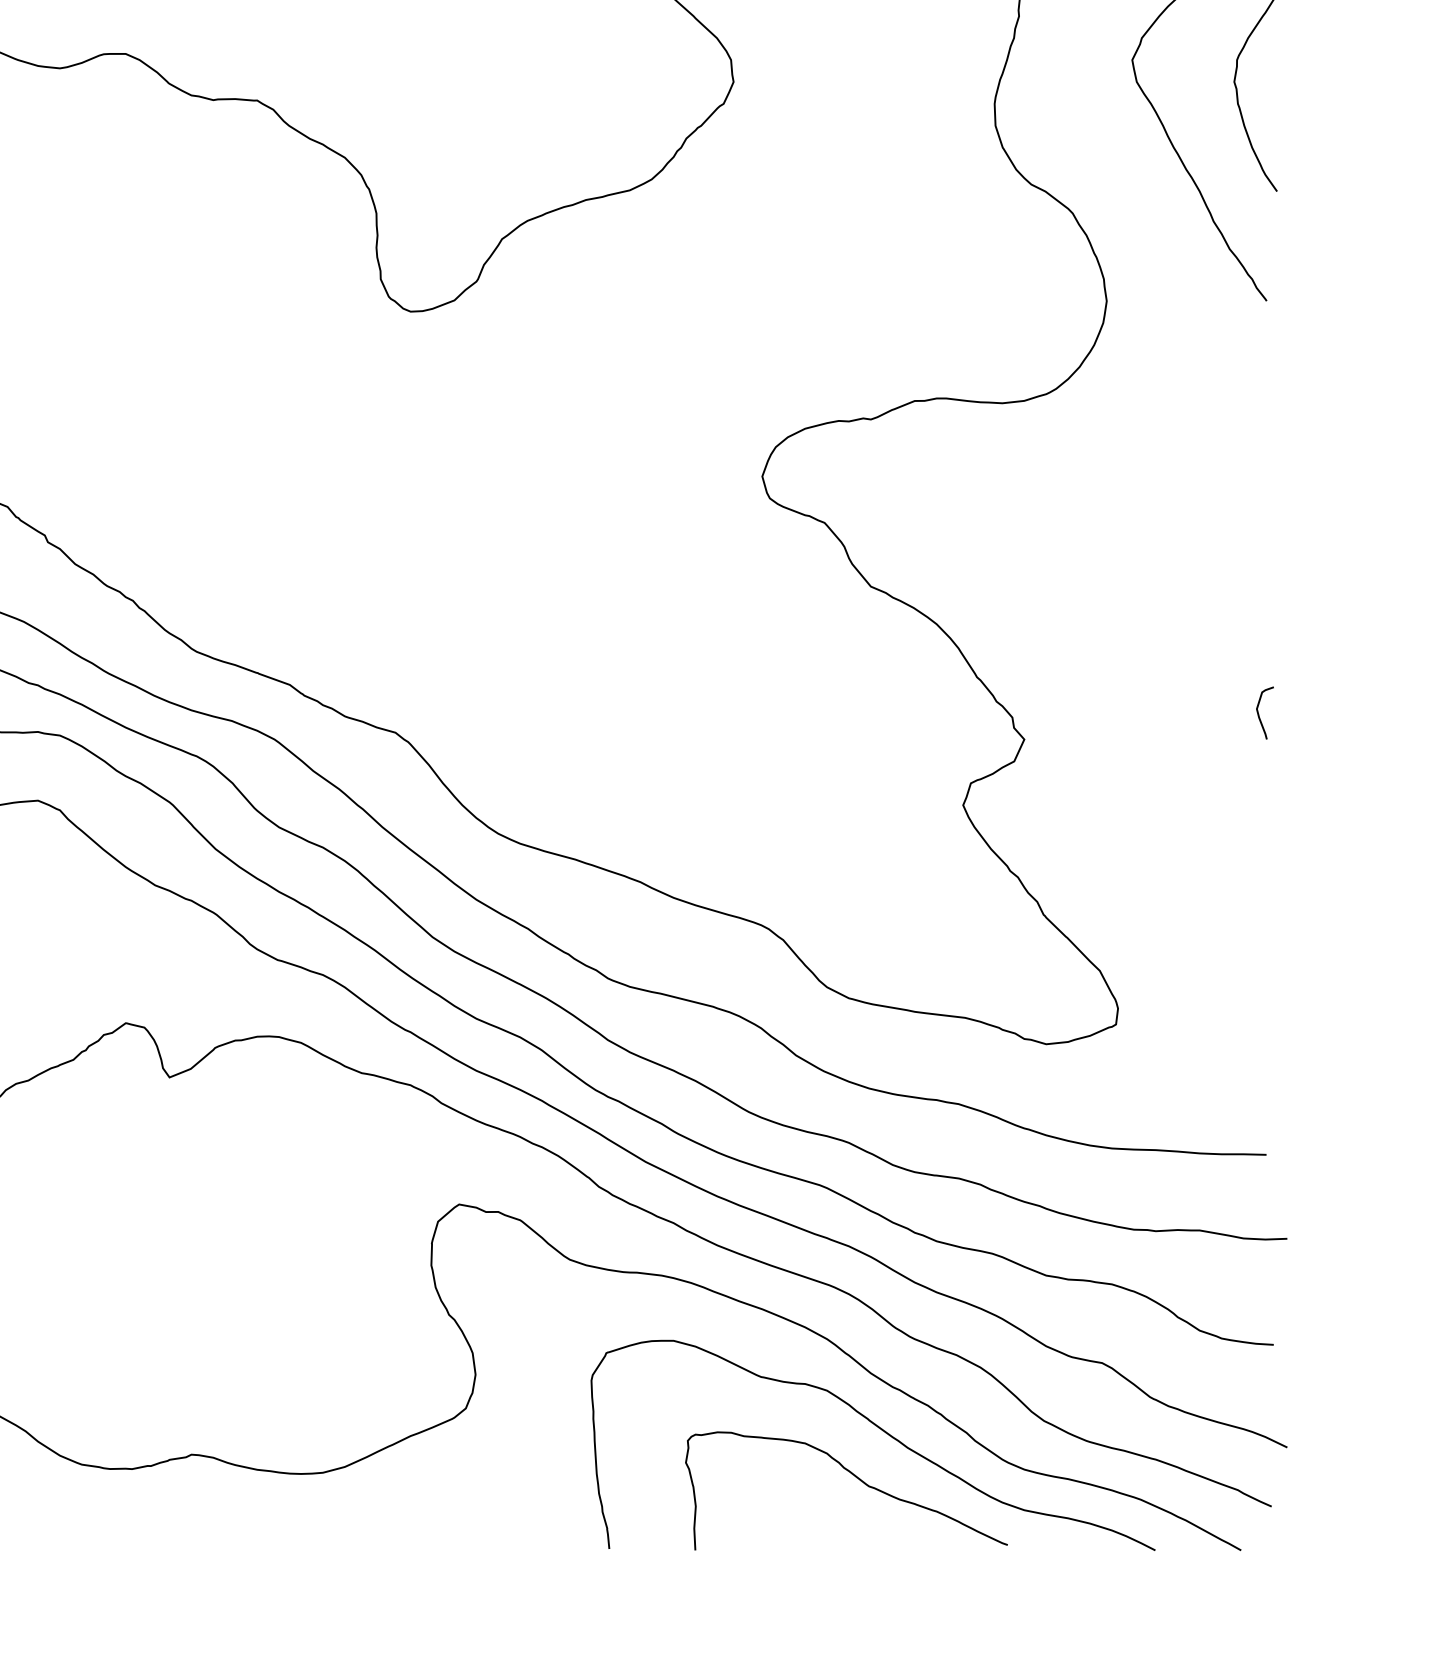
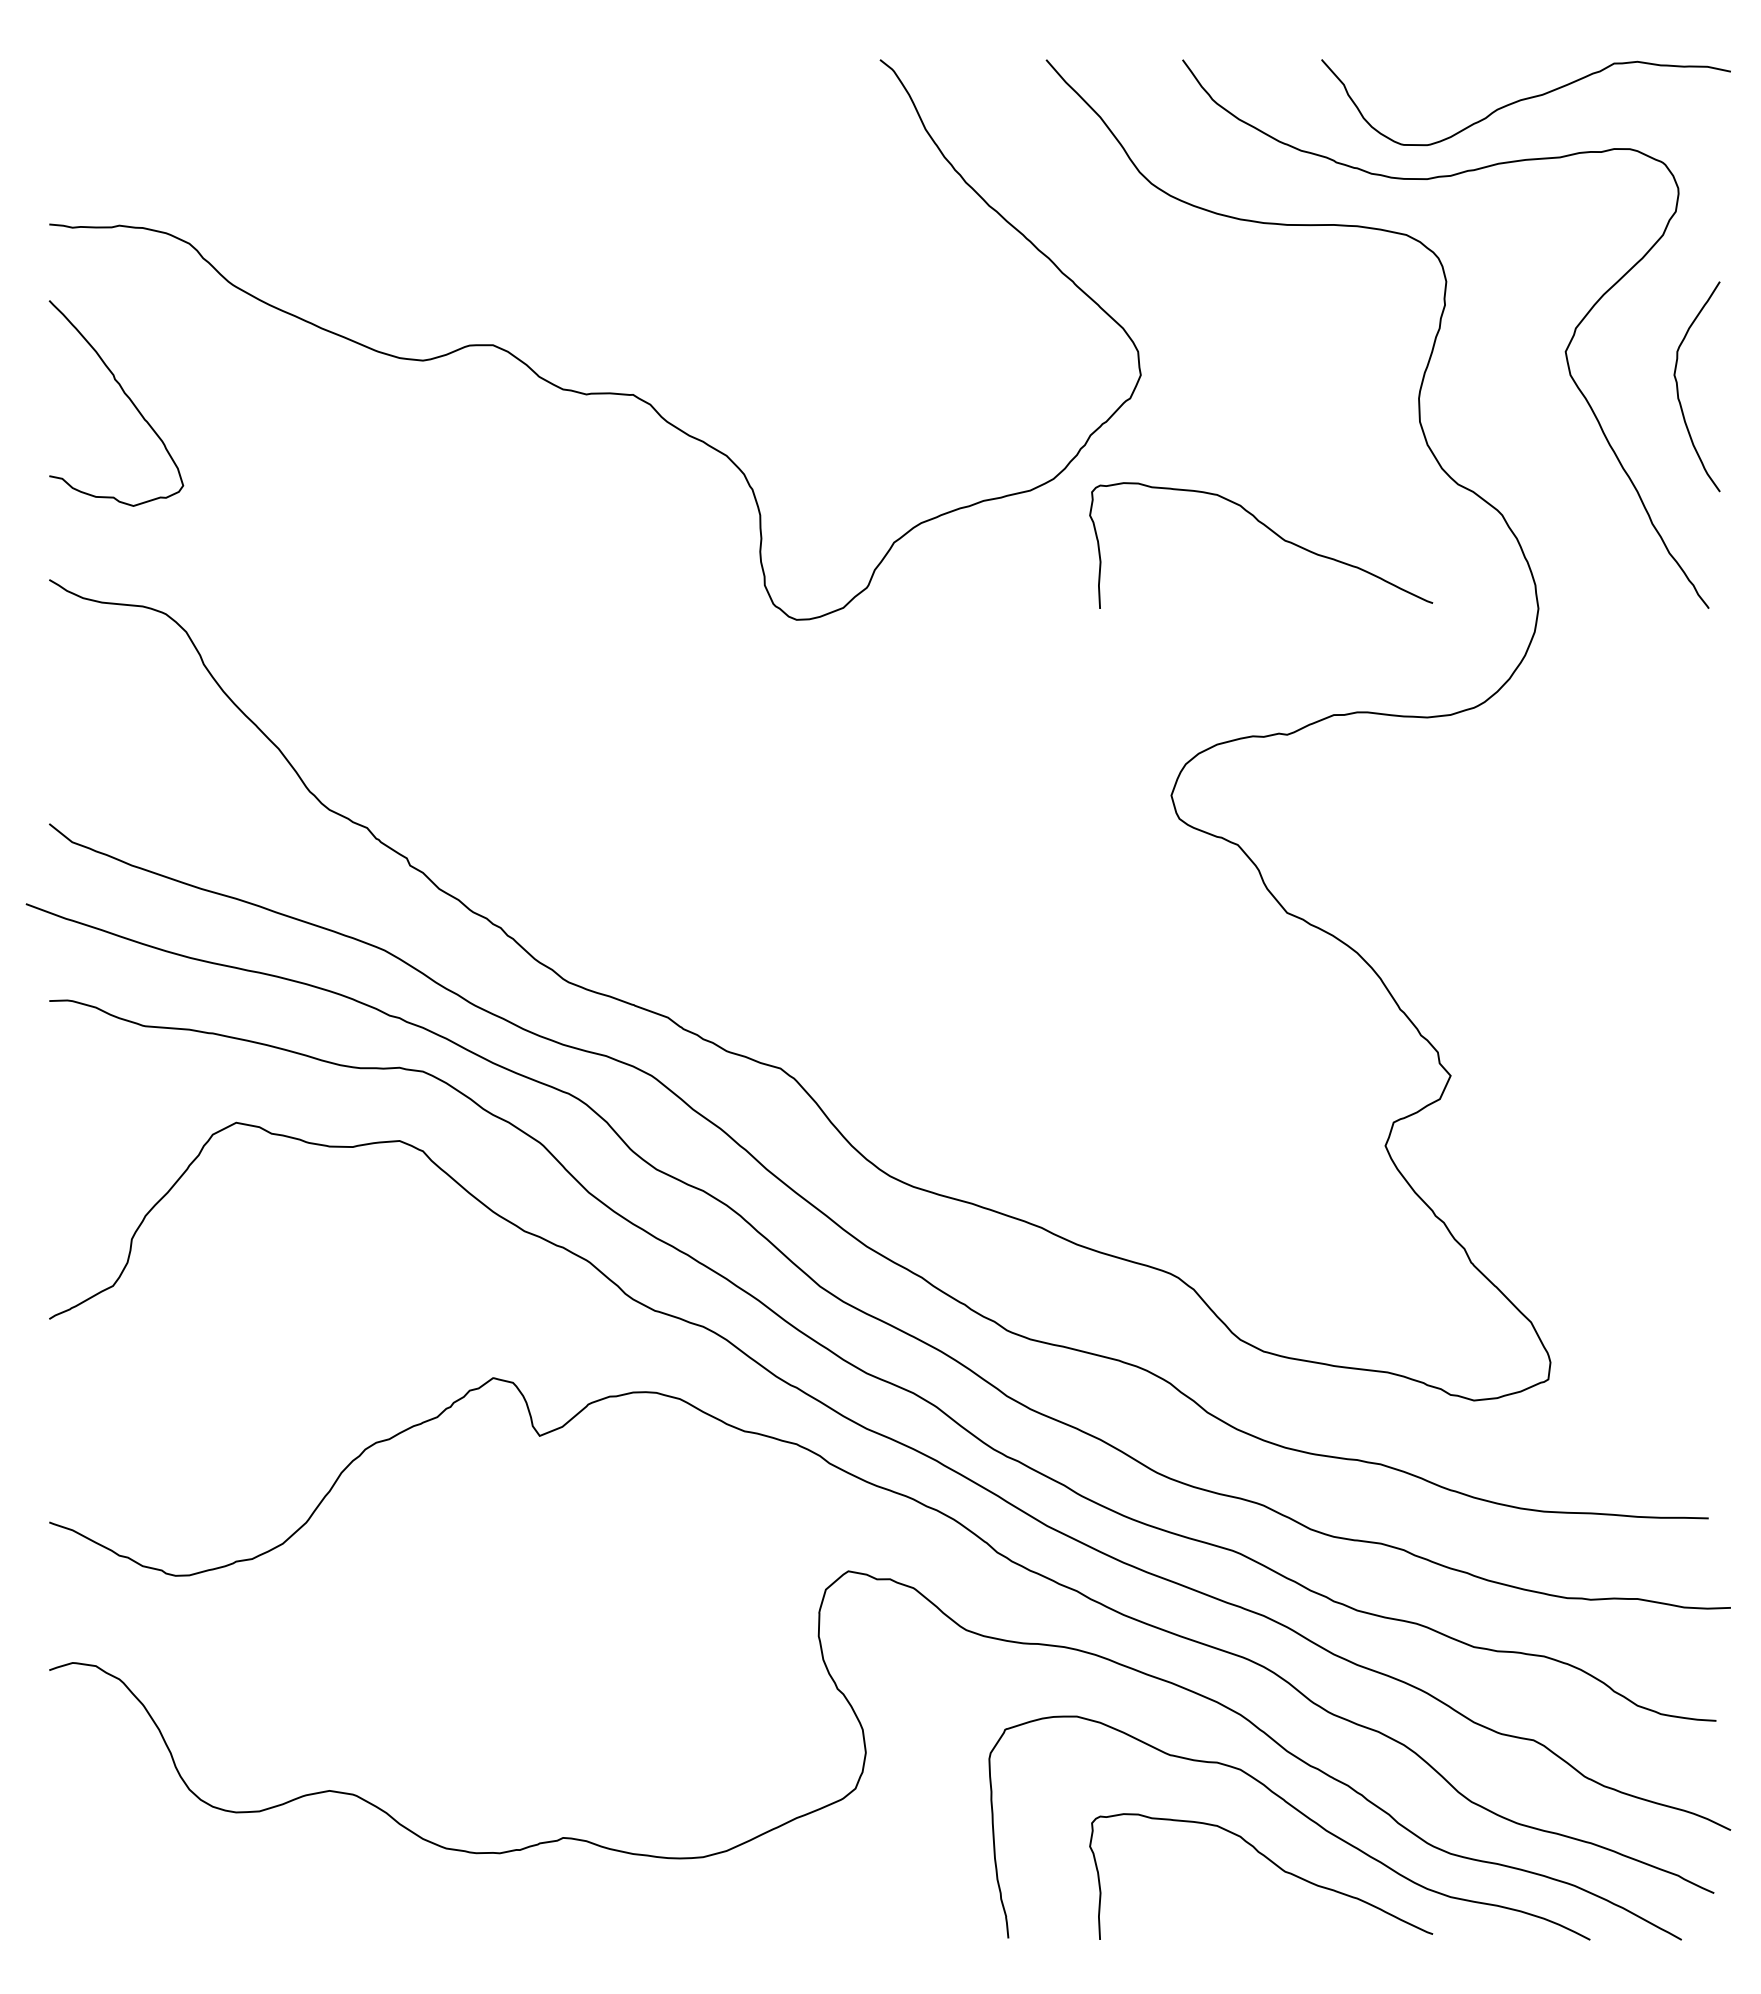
curve: (858, 230) -> (1273, 533), added
curve: (1259, 715) -> (1701, 1050), removed

